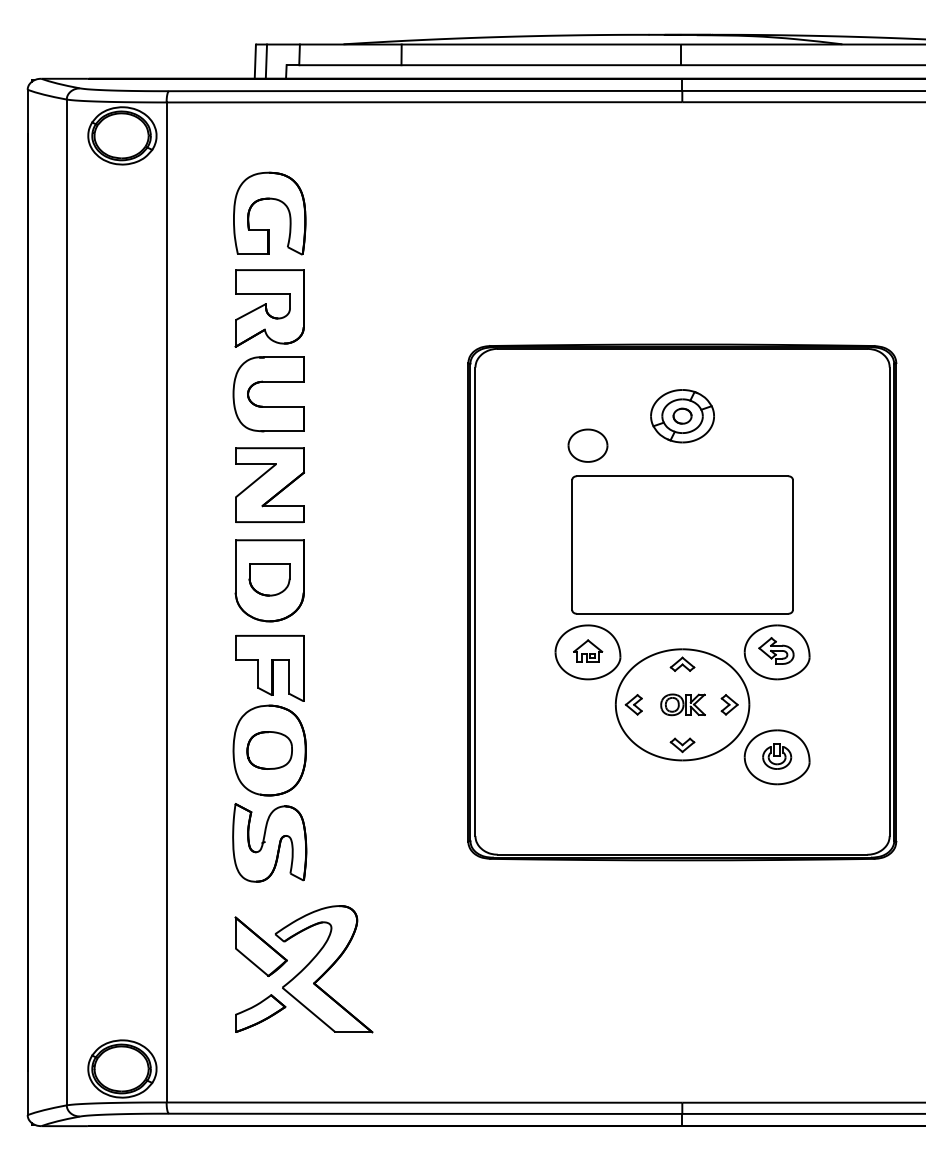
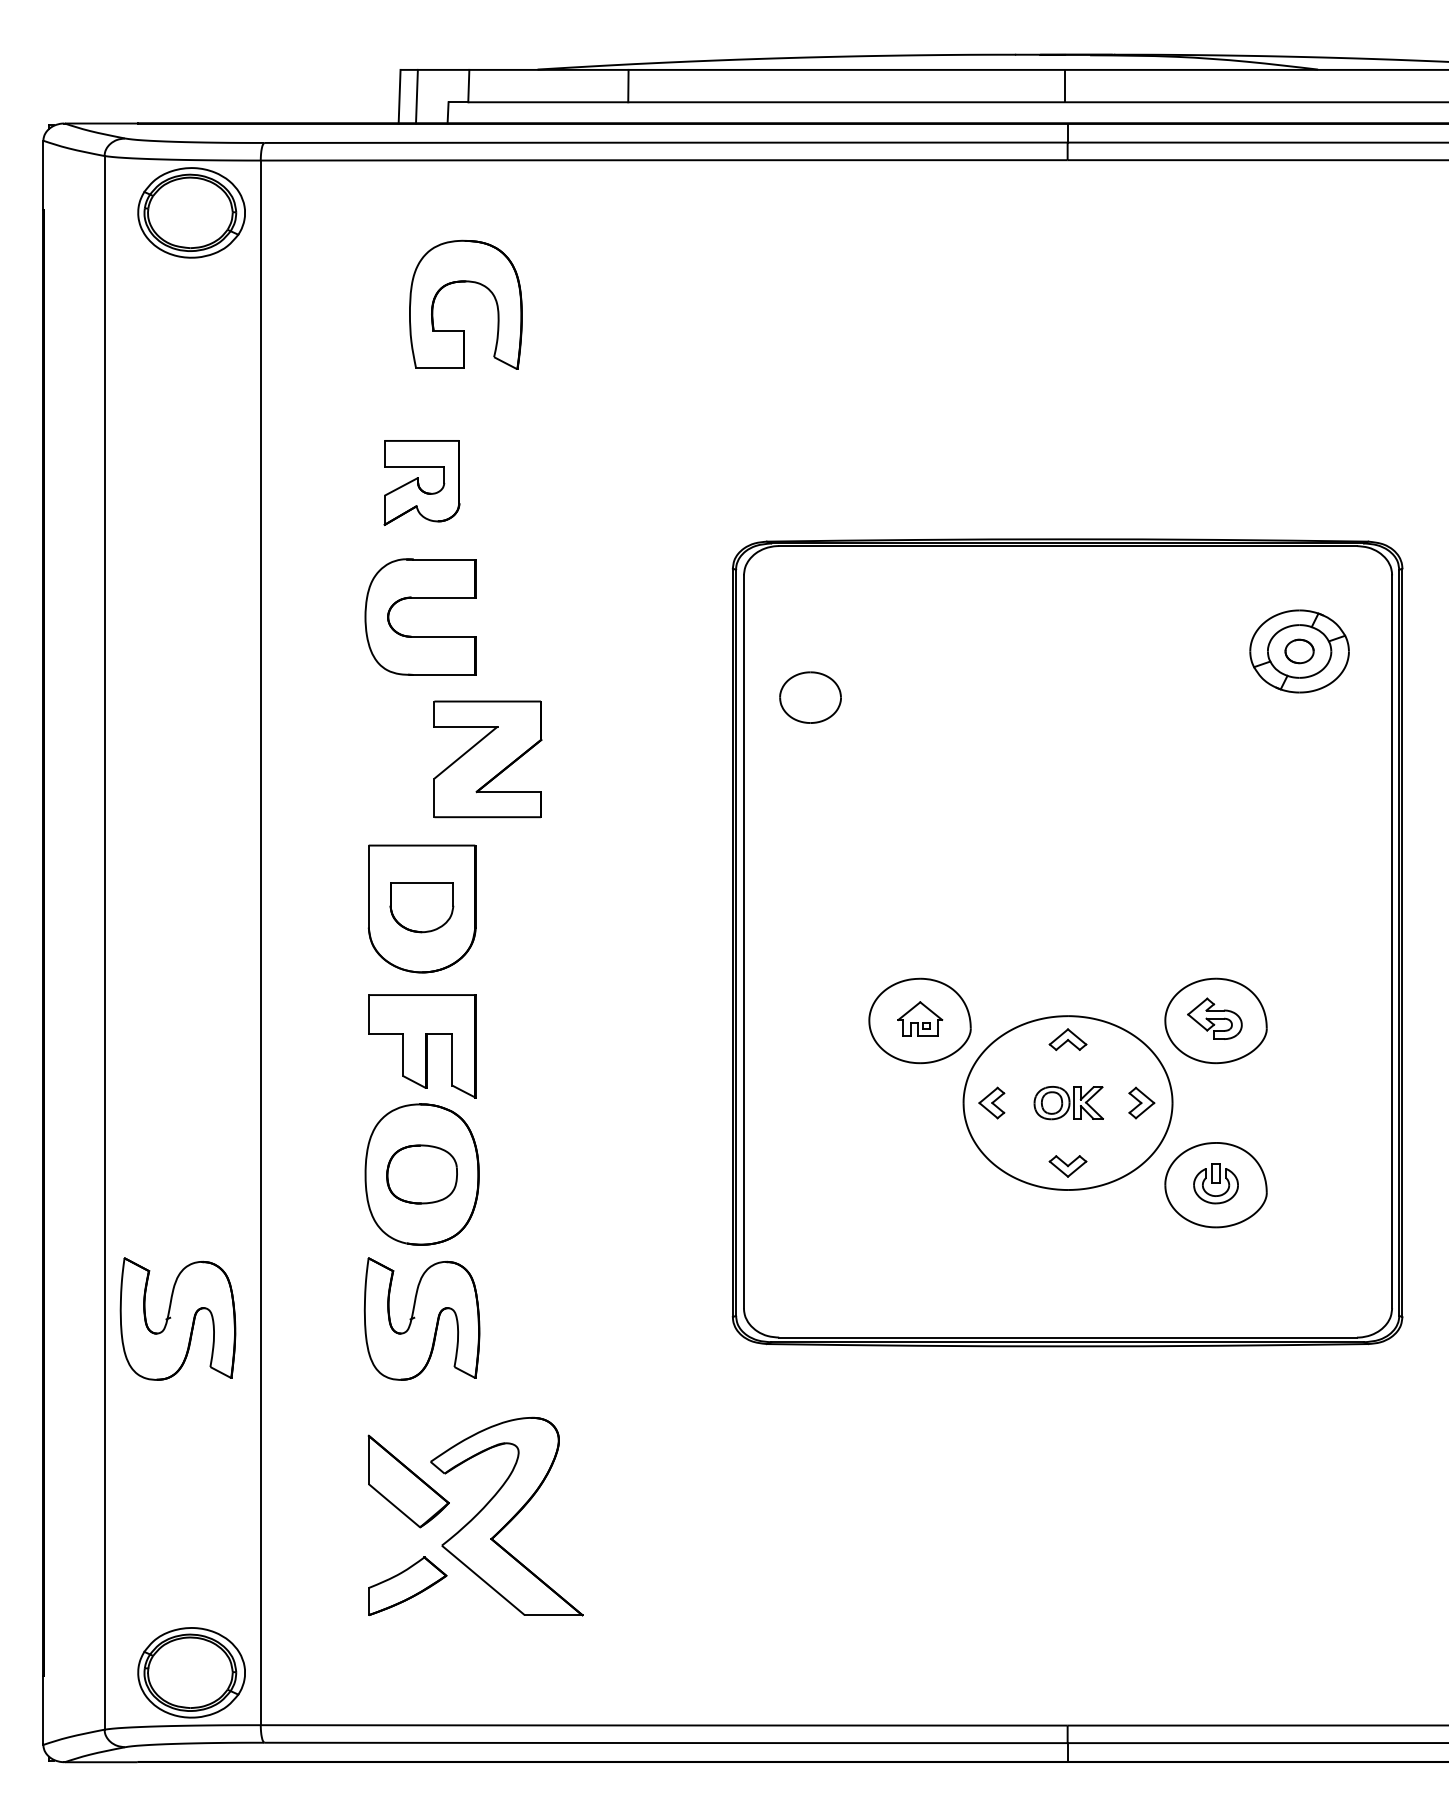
part: (269, 199) -> (465, 282), moved
part: (269, 308) -> (421, 482), size x0.7
part: (682, 416) -> (1299, 651), moved
part: (587, 445) -> (809, 697), moved
part: (269, 484) -> (487, 758), moved
part: (682, 544) -> (1067, 852), removed
part: (113, 842) -> (177, 1318), added

